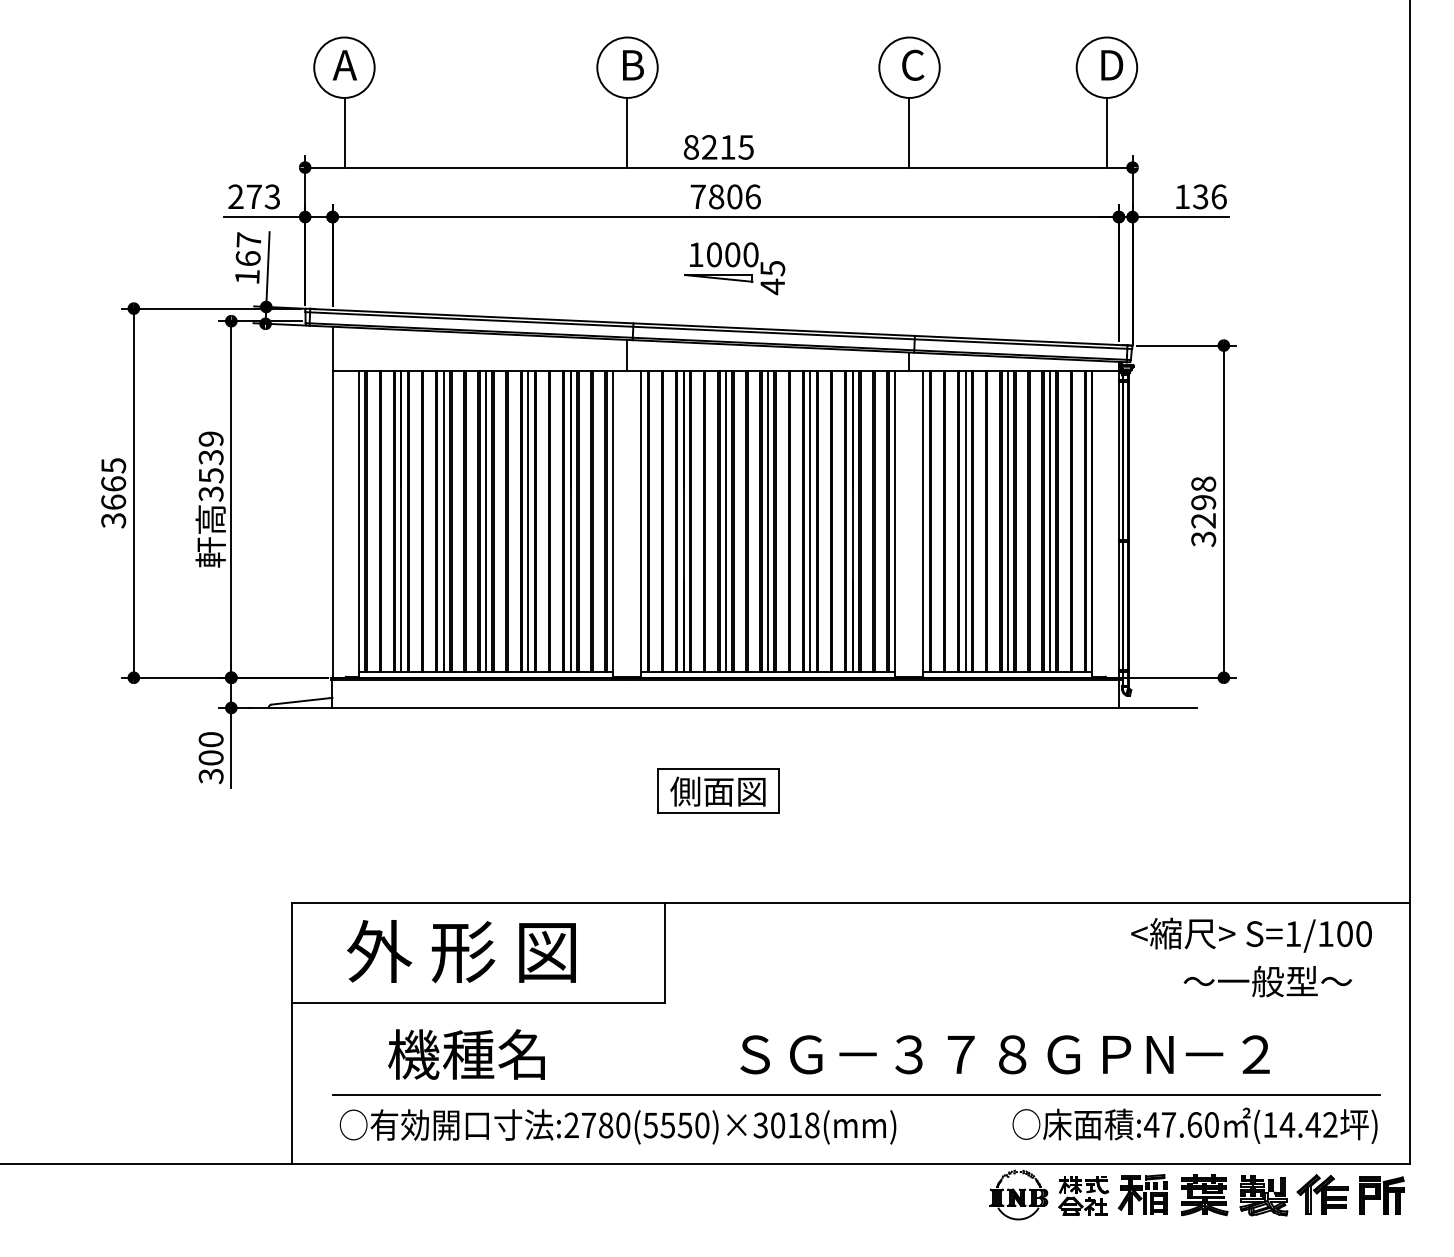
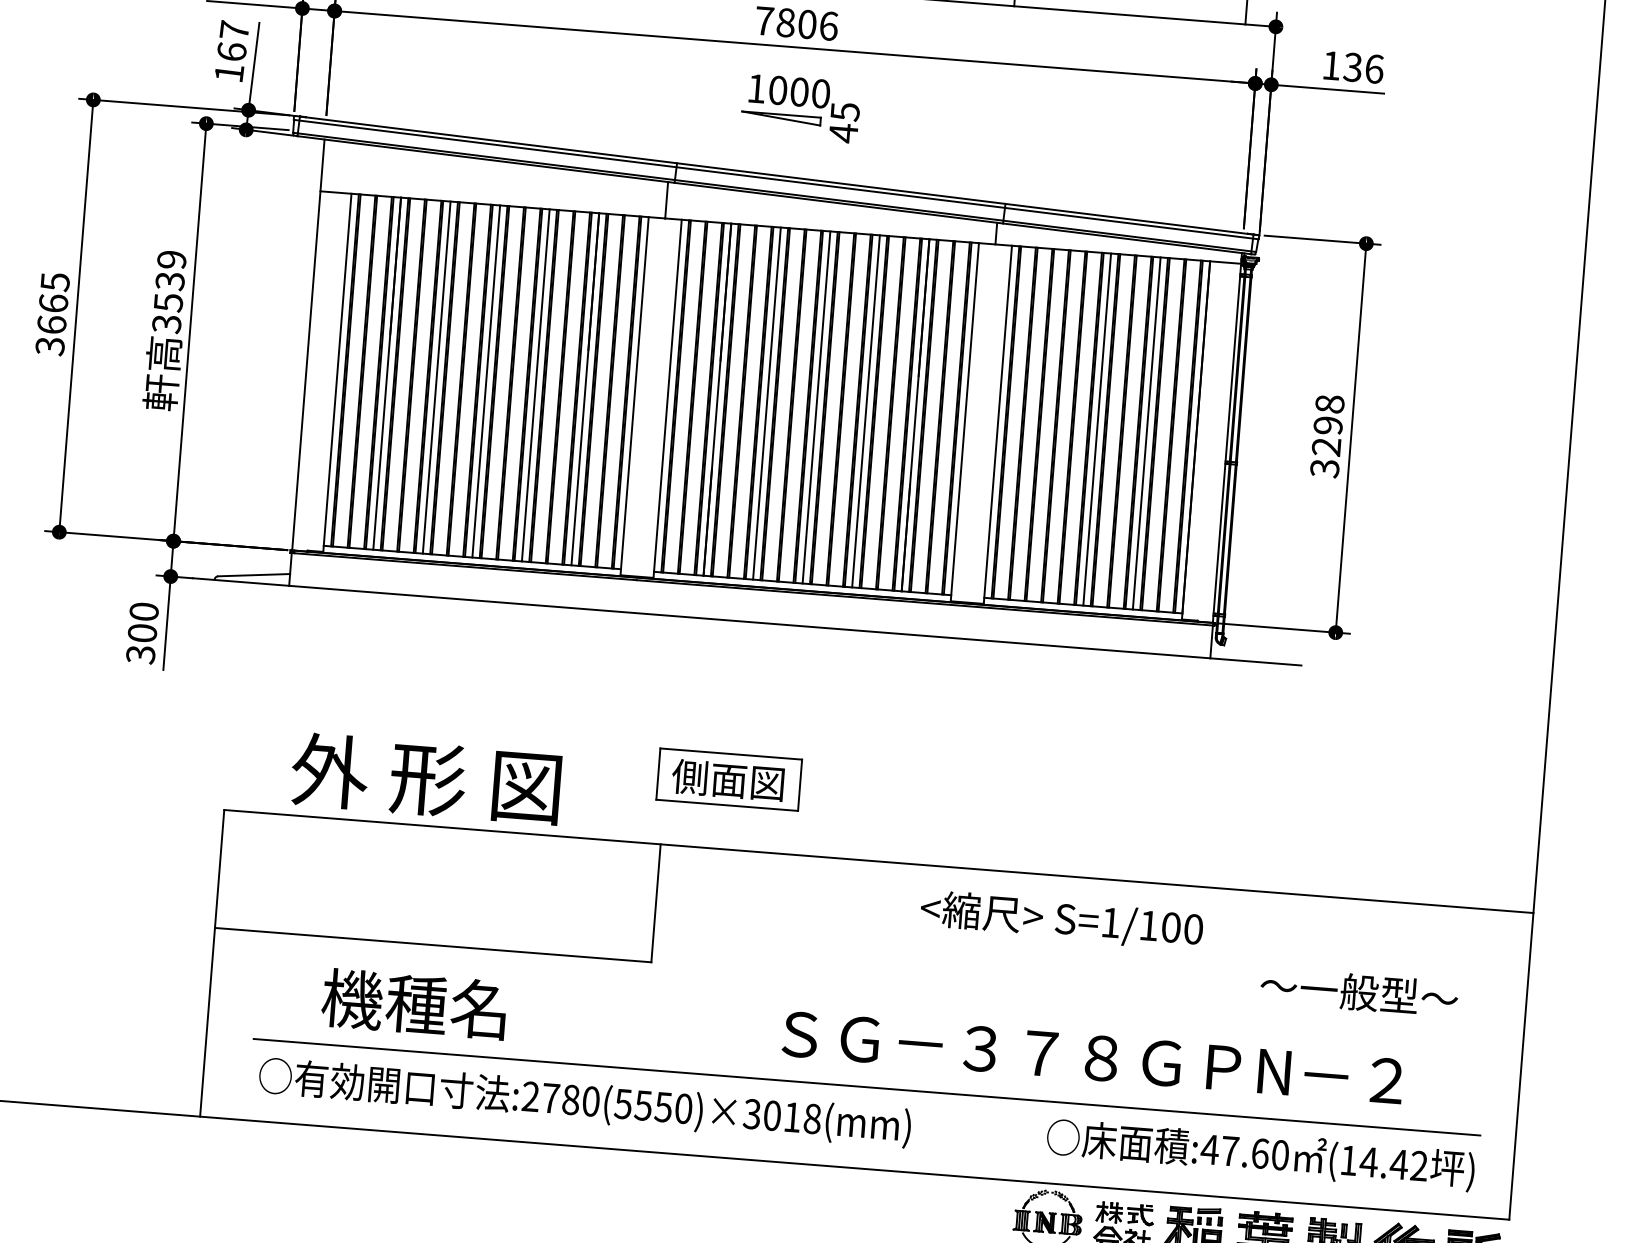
line: (965, 521) -> (1047, 425), removed
part: (718, 790) -> (728, 778), moved
text: (1251, 934) -> (1061, 919), moved
text: (461, 951) -> (426, 778), moved
text: (1004, 1054) -> (1092, 1057), moved

